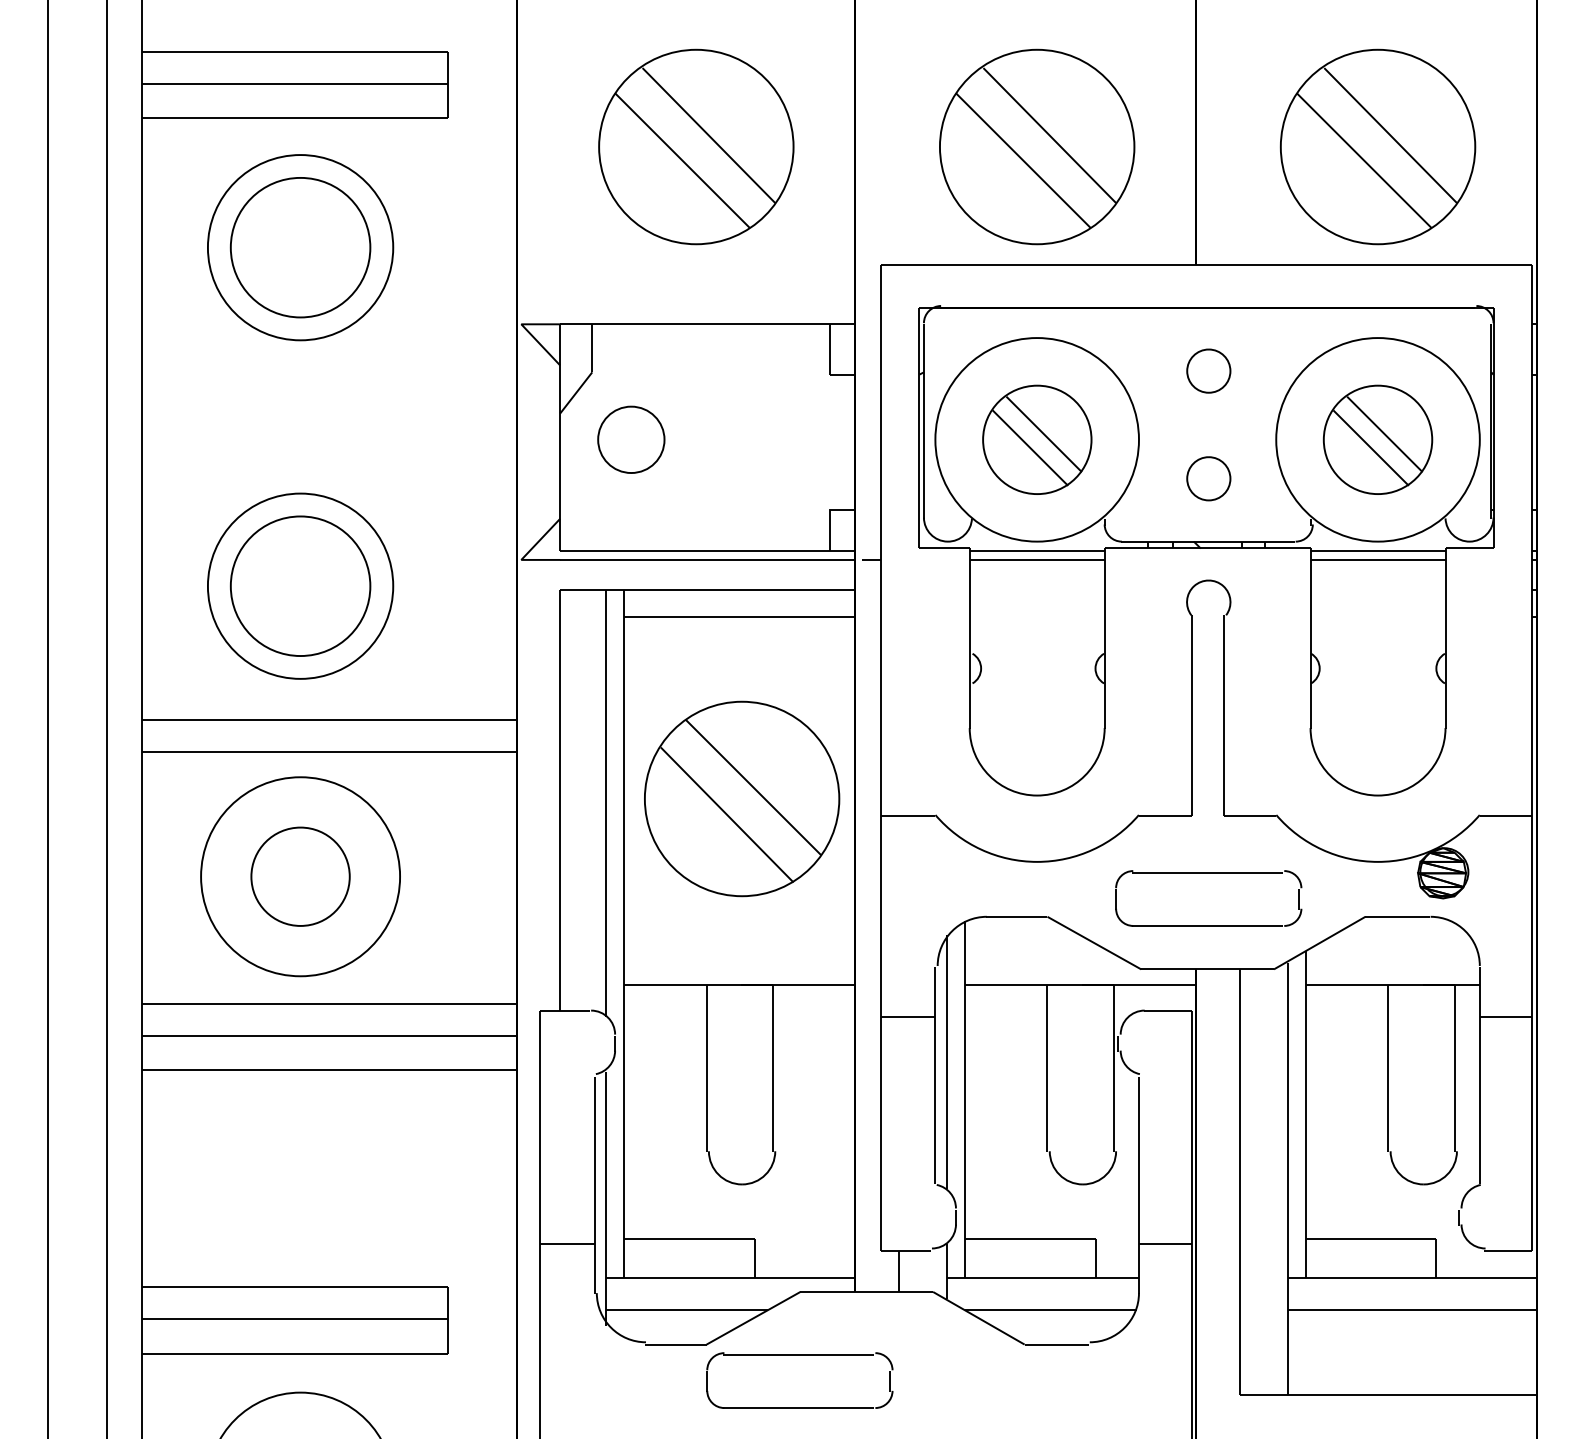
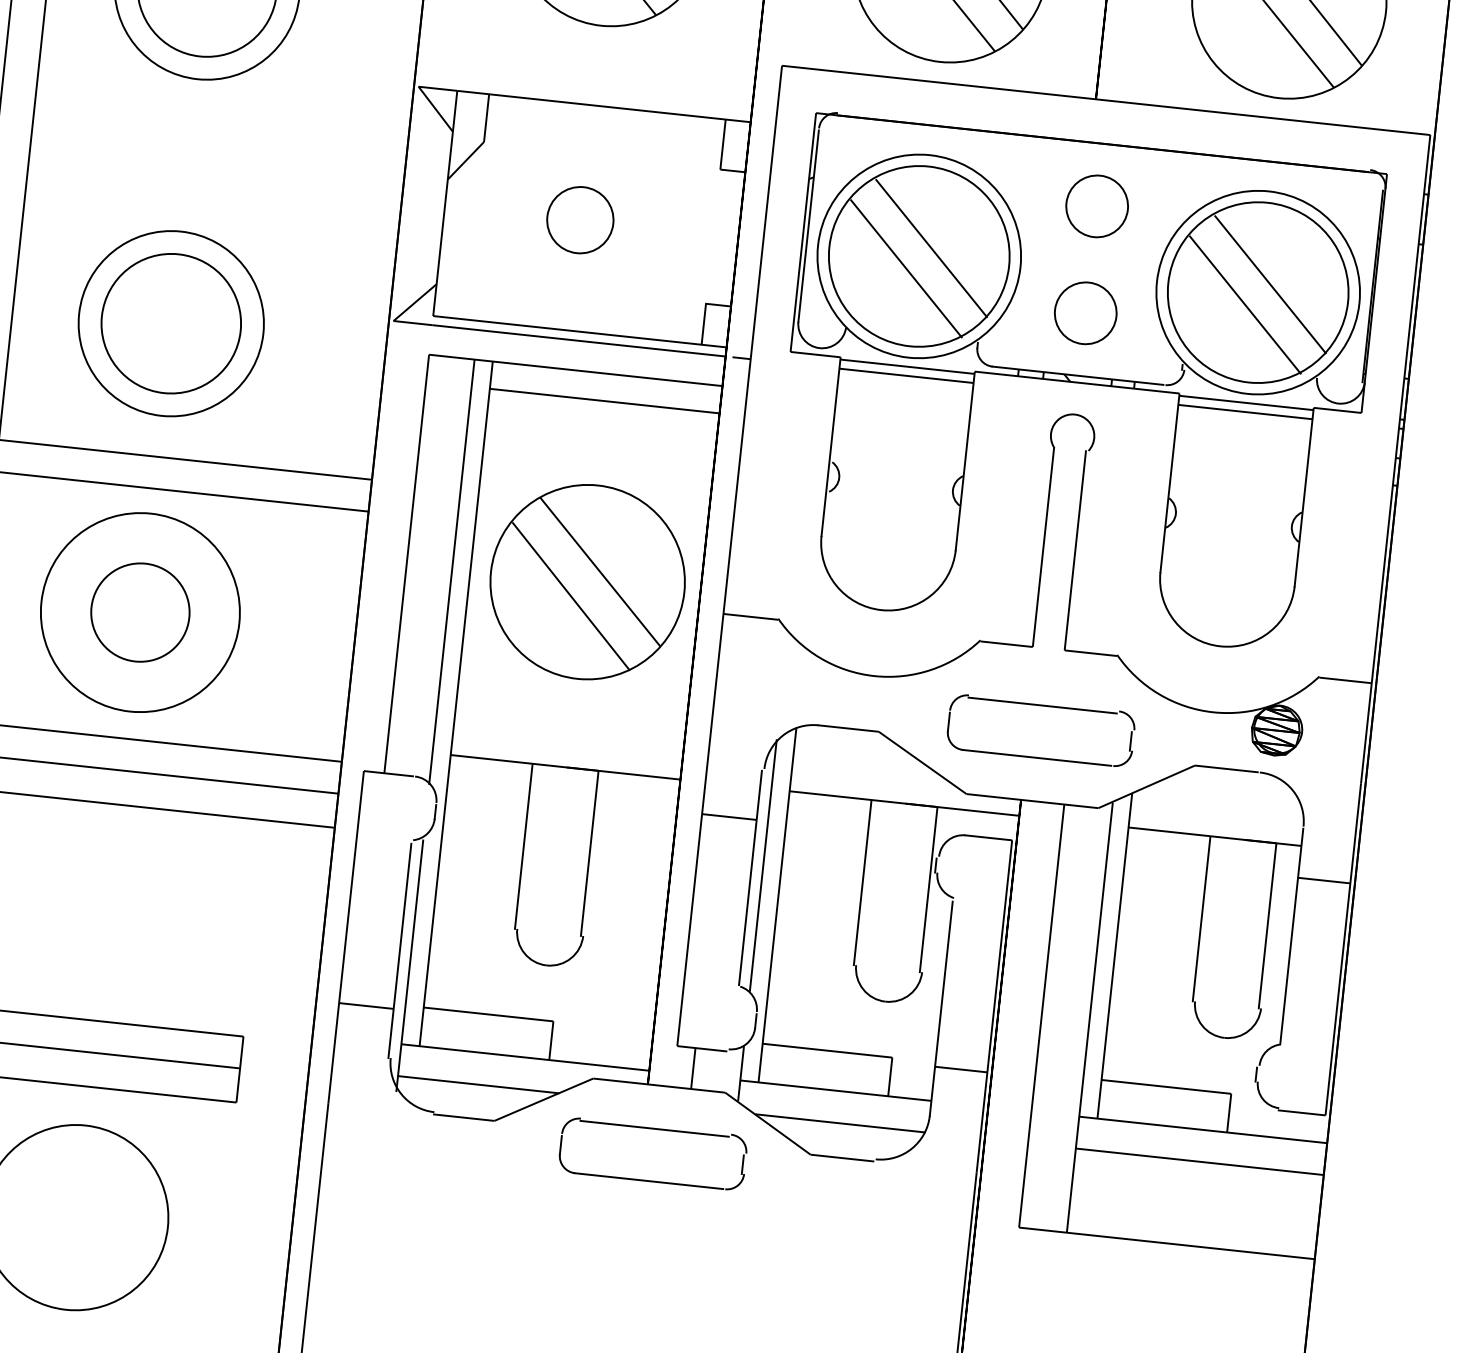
part: (1208, 370) -> (1096, 205), size x1.43
part: (631, 439) -> (580, 219), moved
part: (1037, 439) -> (919, 256), size x1.67
part: (1377, 439) -> (1257, 292), size x1.67
part: (1208, 478) -> (1085, 313), size x1.43
part: (799, 1355) -> (655, 1128), moved

